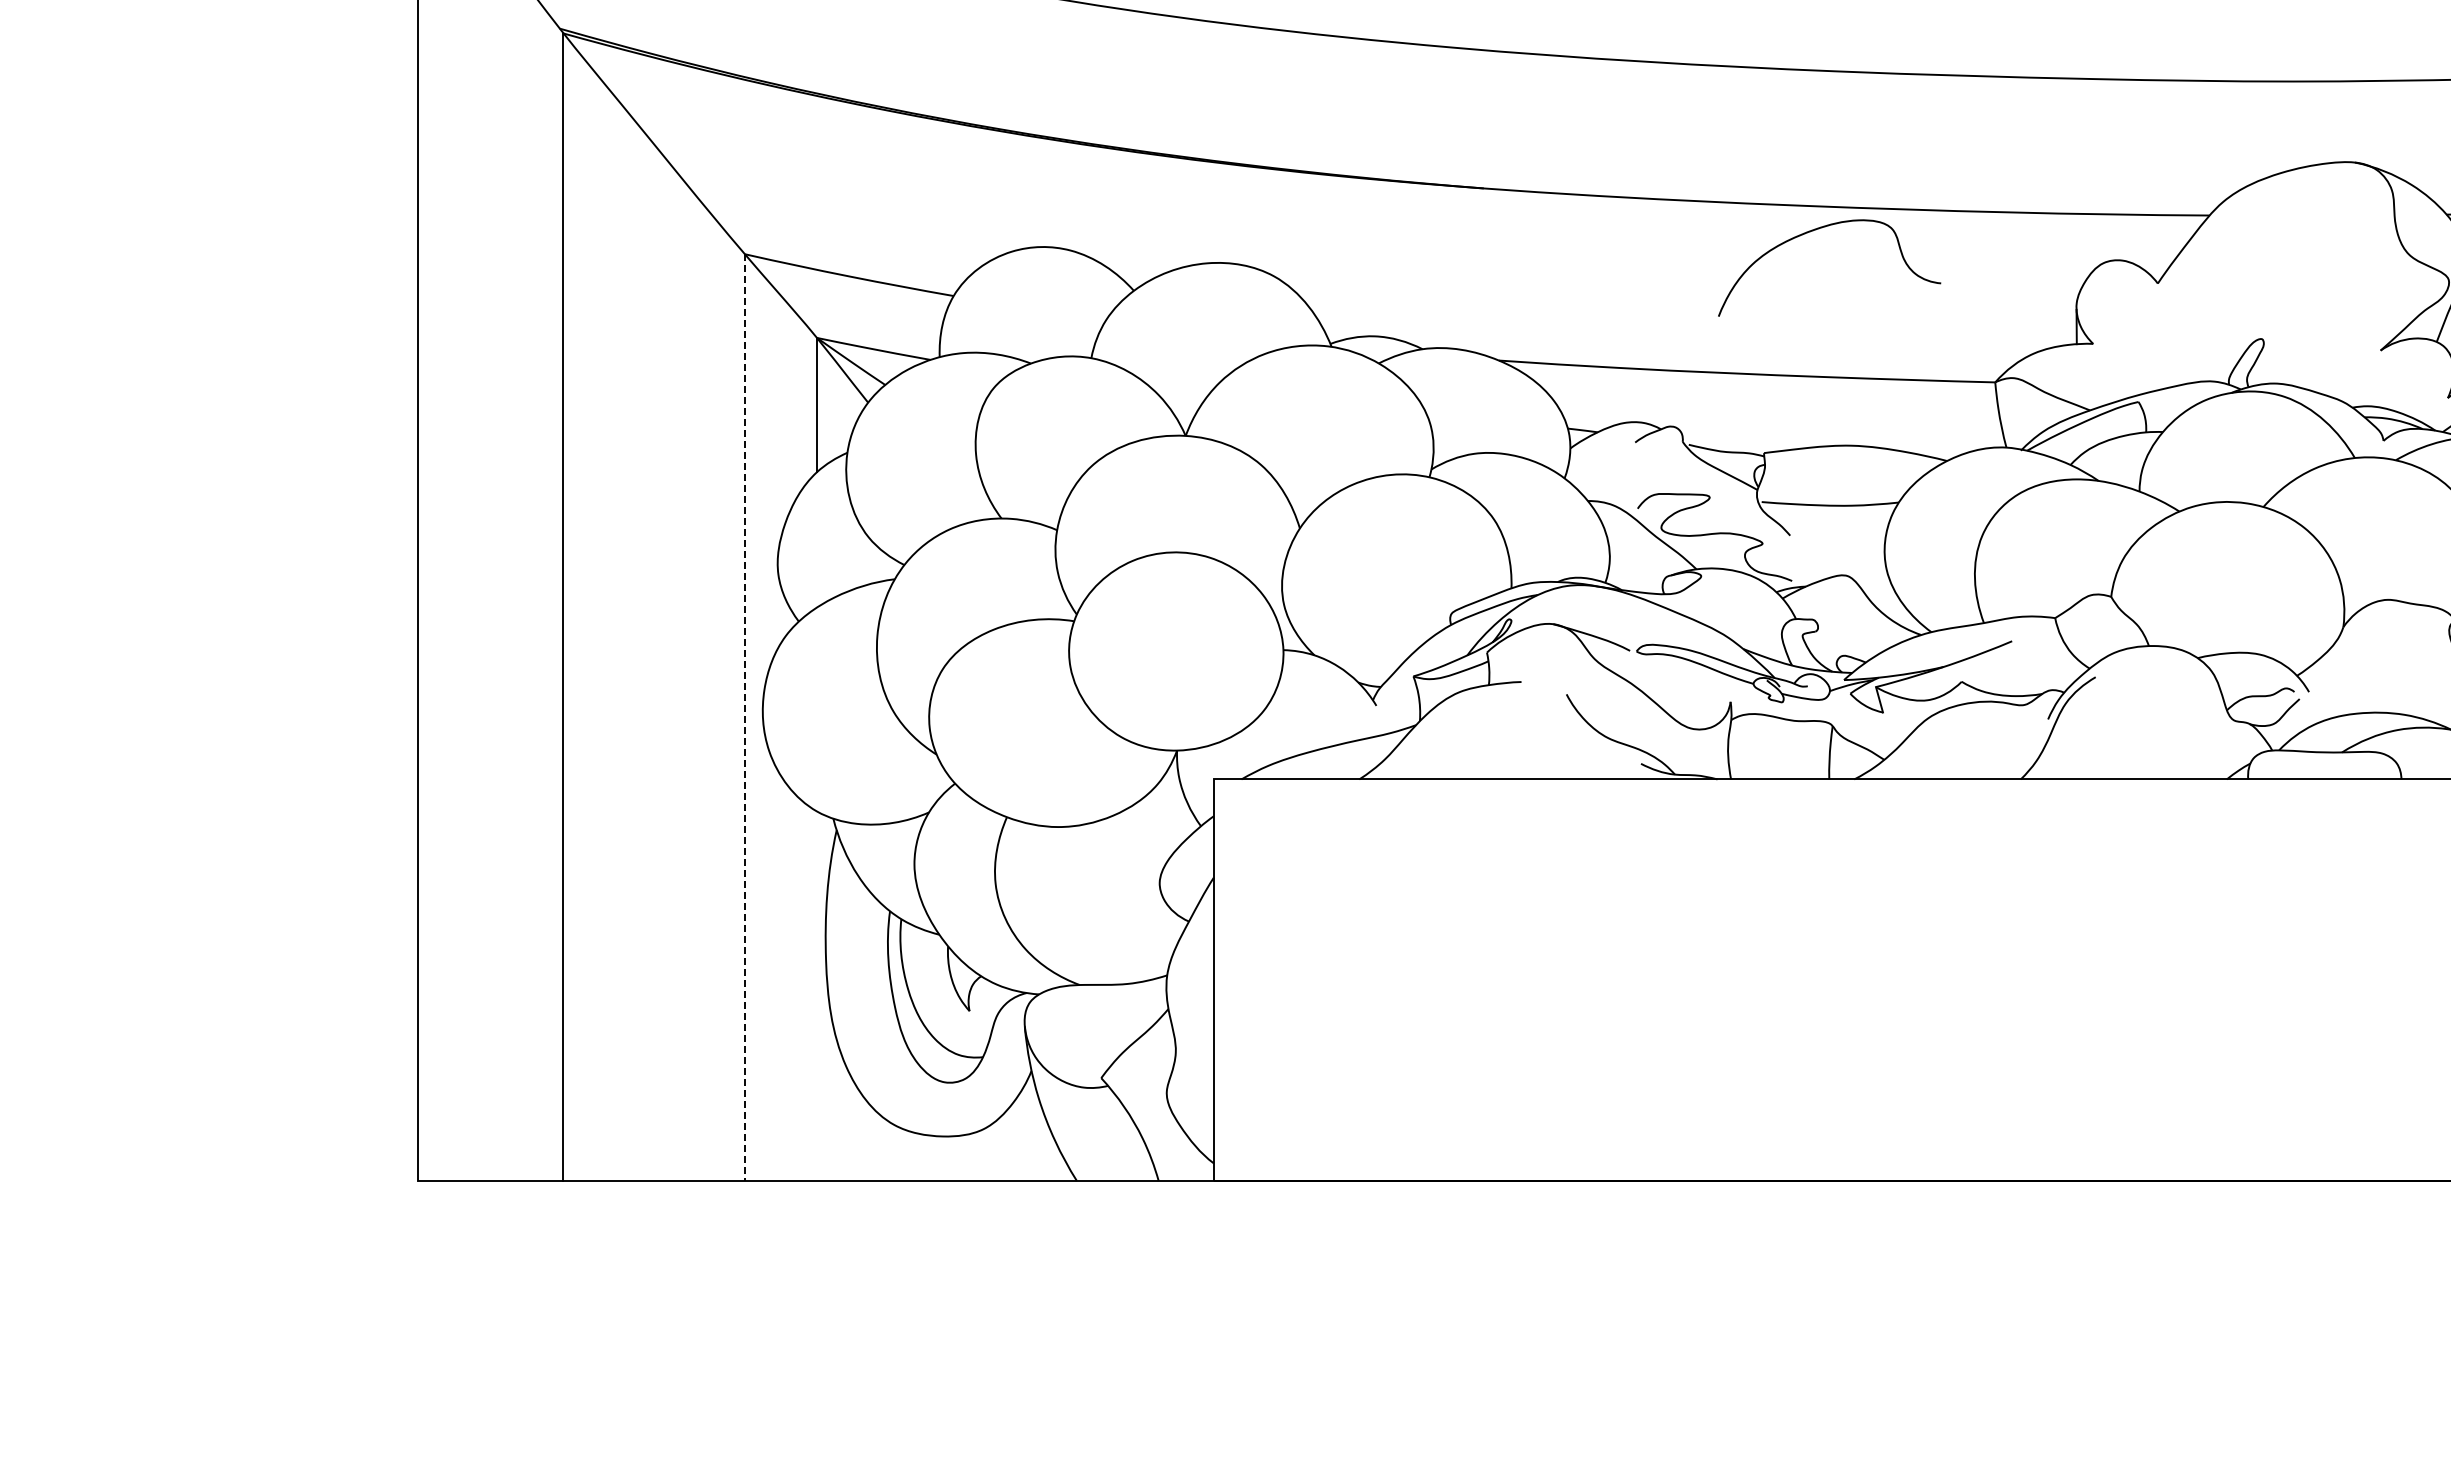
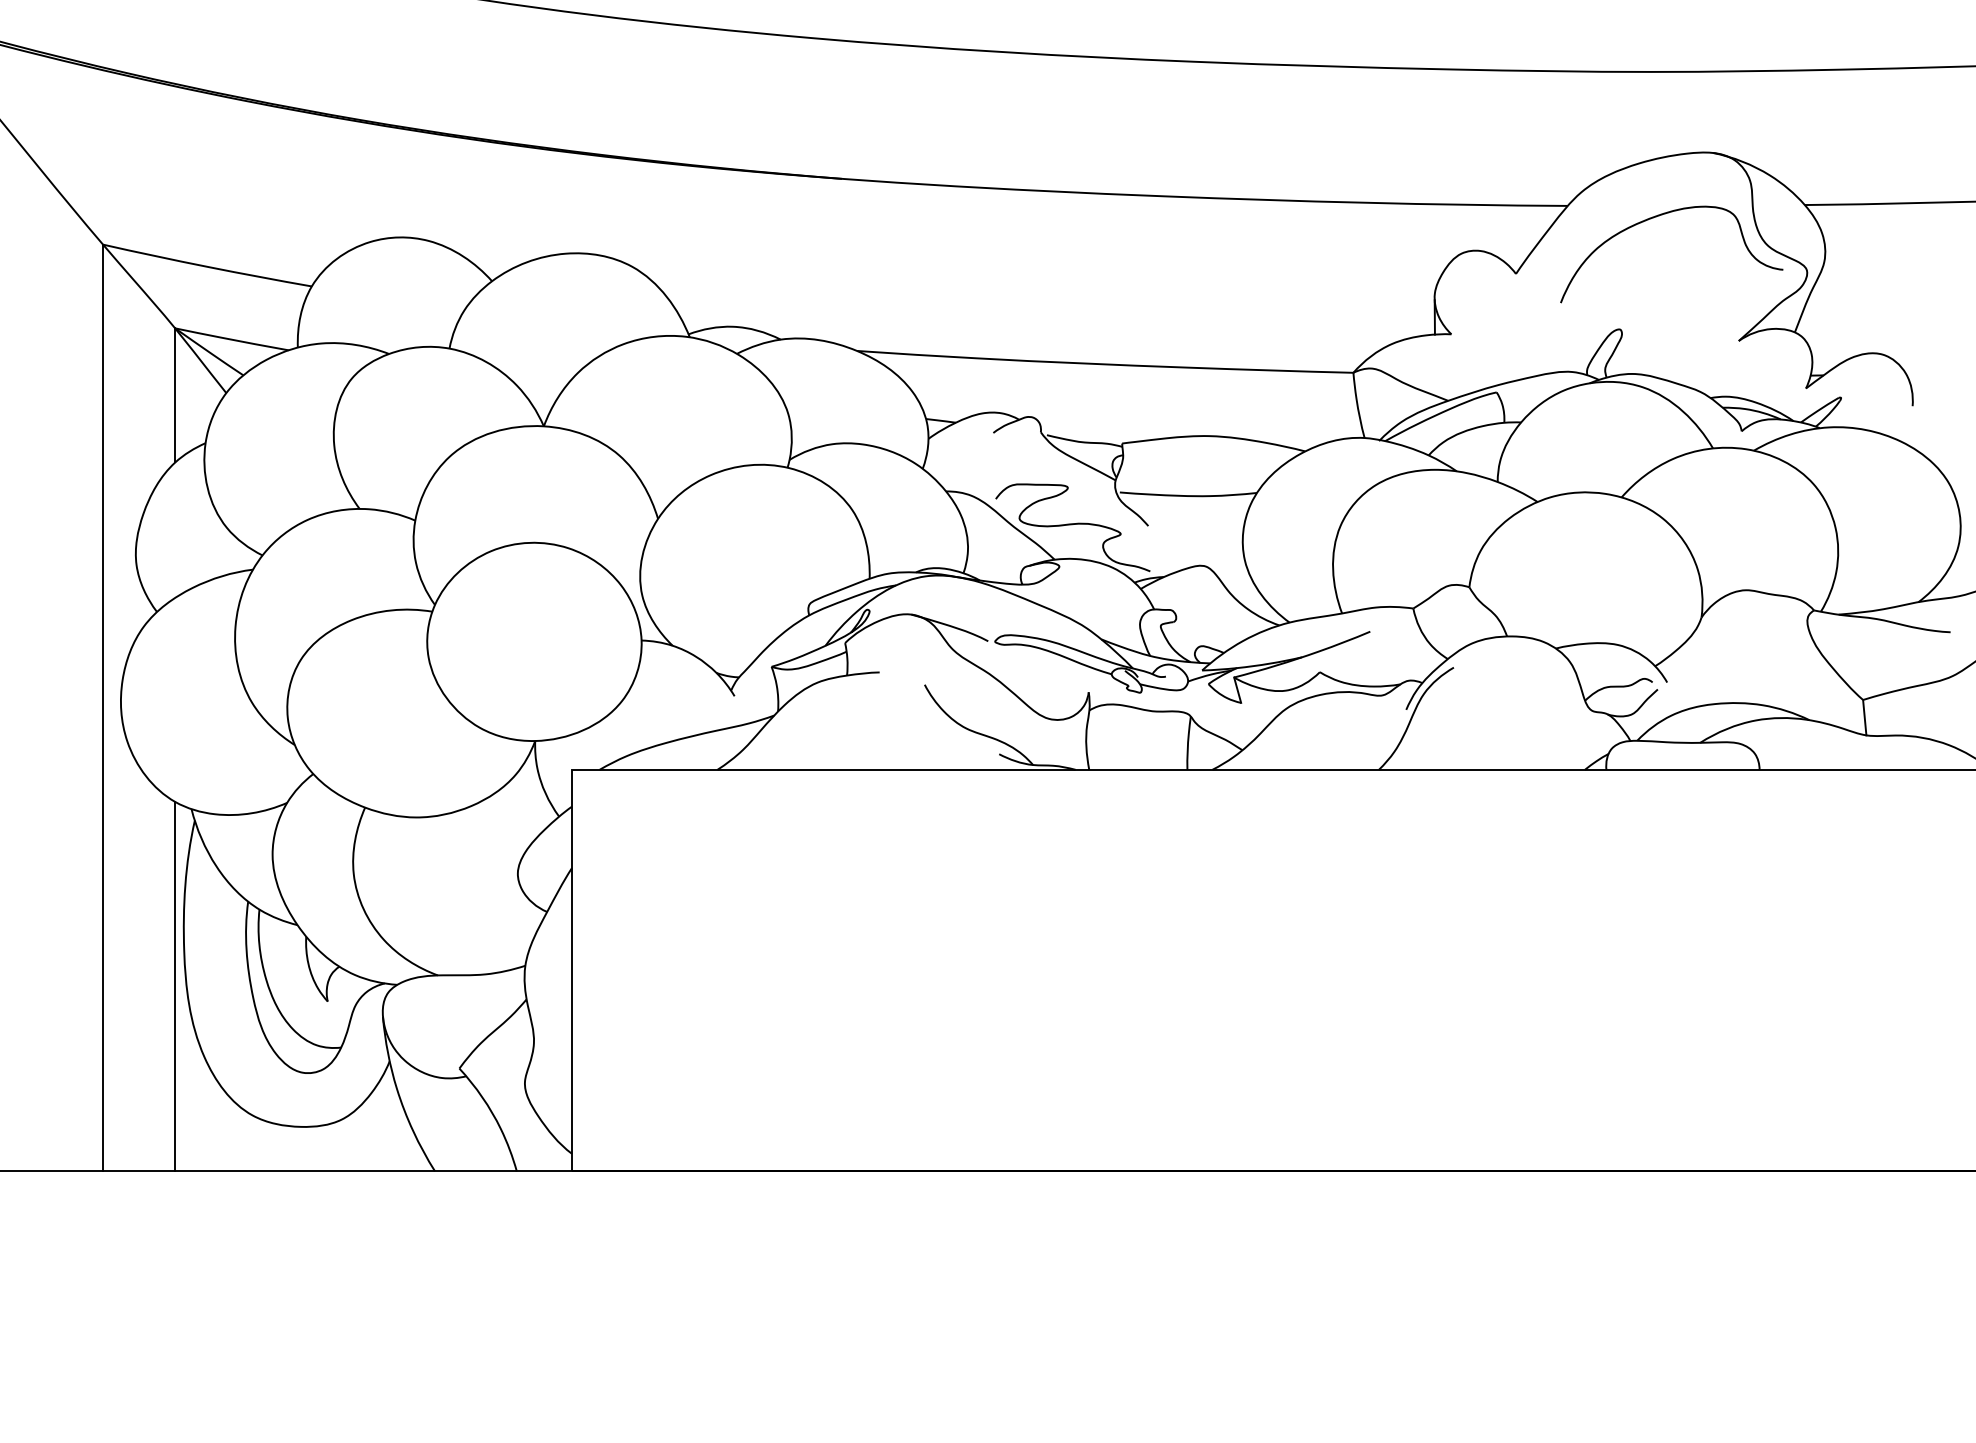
curve: (1816, 230) -> (1658, 216), moved
line: (745, 718) -> (103, 708), dashed -> solid
line: (817, 995) -> (175, 985), added

